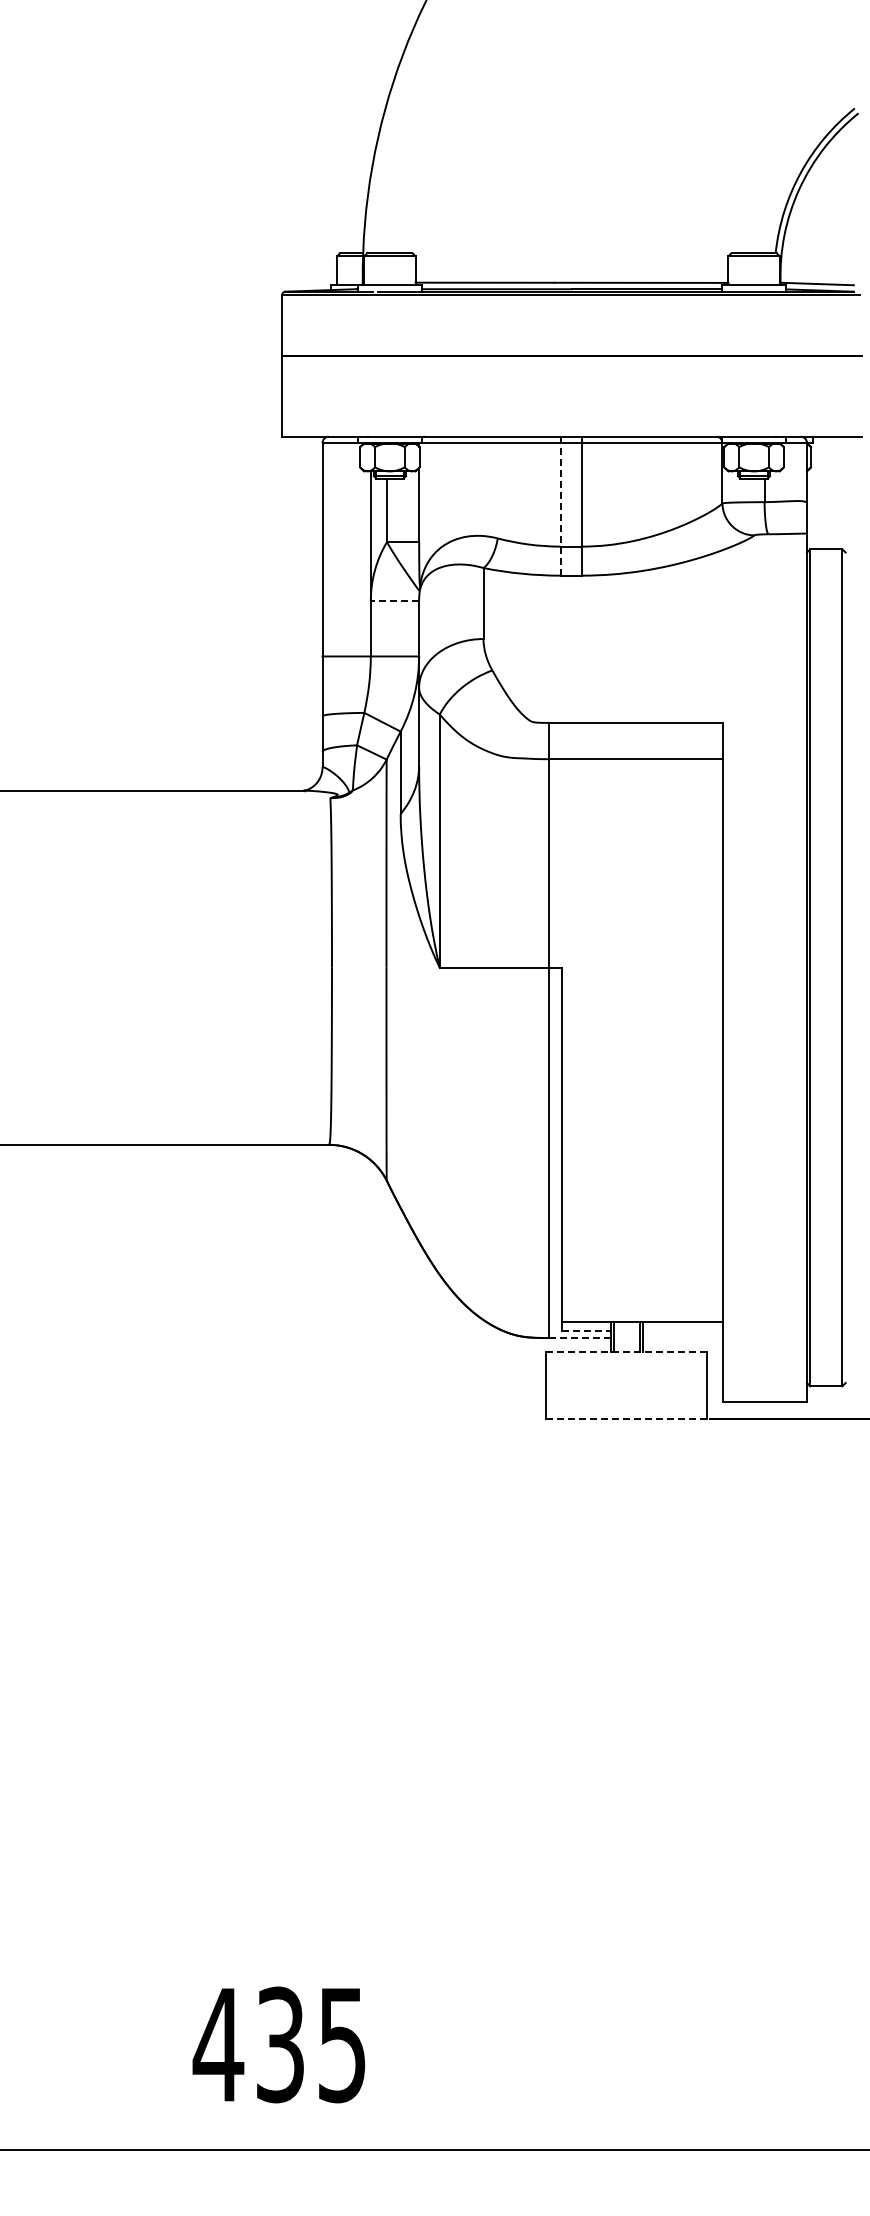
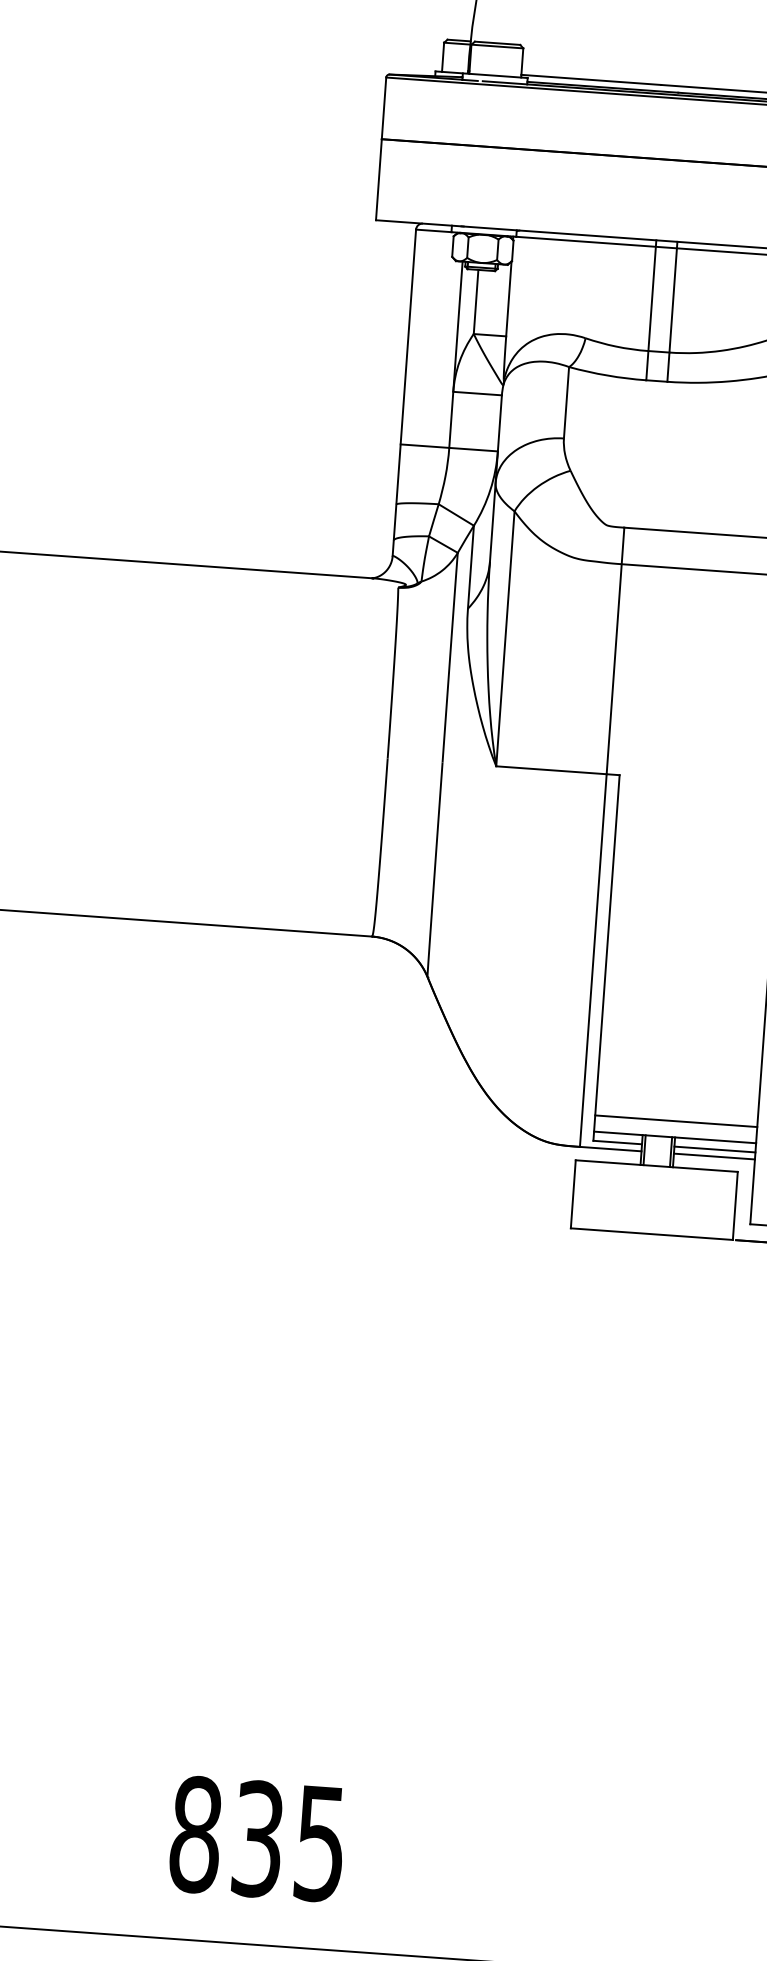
line: (560, 506) -> (651, 310), dashed -> solid
line: (394, 600) -> (477, 393), dashed -> solid
line: (642, 1305) -> (675, 1120), added
line: (586, 1331) -> (617, 1143), dashed -> solid
line: (682, 1331) -> (714, 1149), added
line: (580, 1337) -> (611, 1148), dashed -> solid
line: (682, 1337) -> (713, 1156), added
line: (626, 1351) -> (656, 1166), dashed -> solid
line: (626, 1419) -> (651, 1234), dashed -> solid
text: (218, 2044) -> (195, 1834), 435 -> 835

